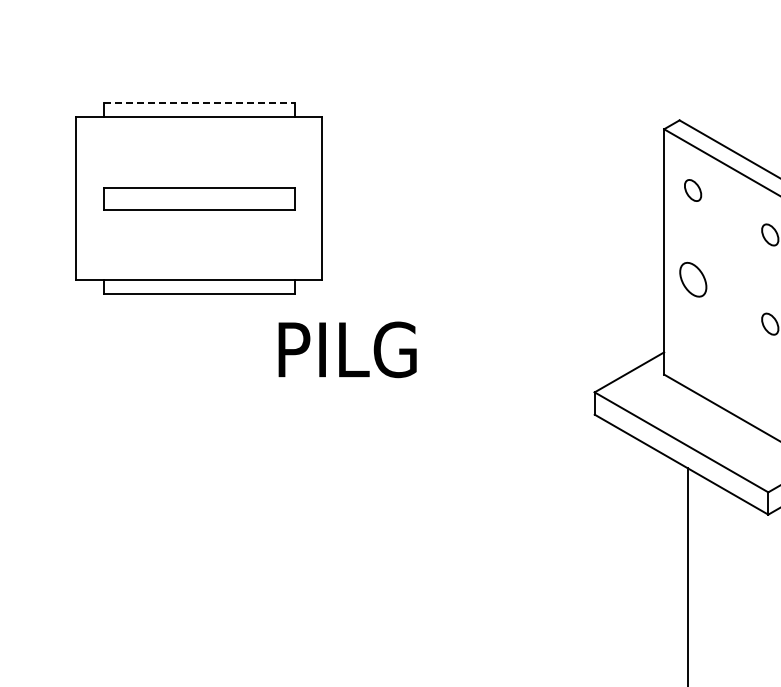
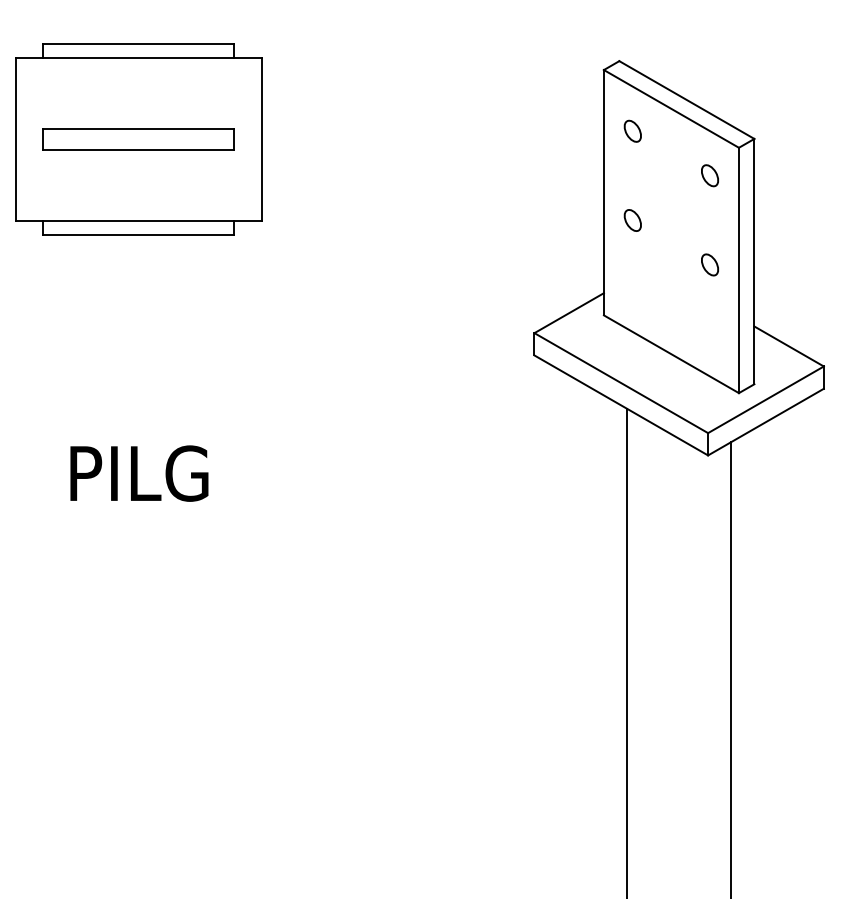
line: (199, 102) -> (139, 43), dashed -> solid
part: (692, 279) -> (632, 220), size x0.62
text: (347, 349) -> (139, 473), moved

